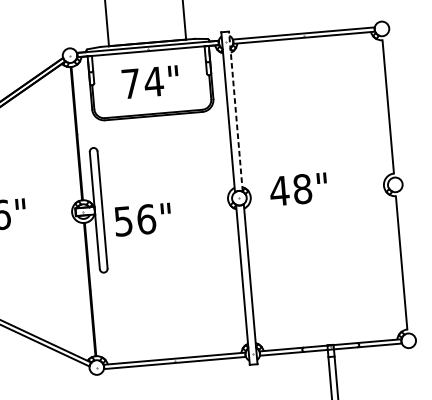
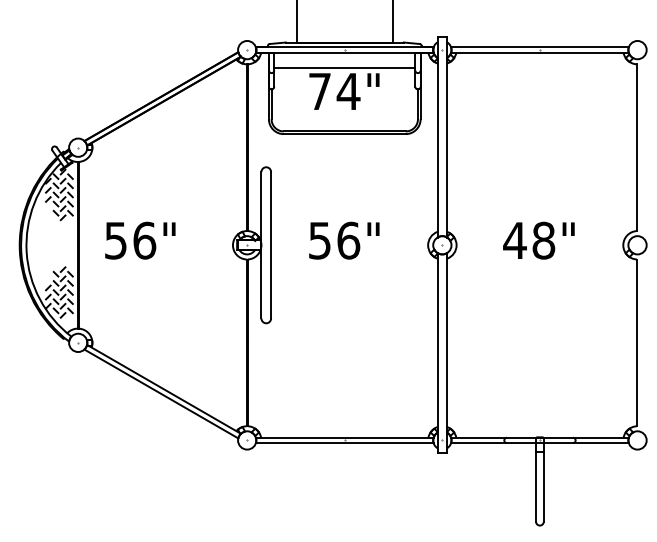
line: (149, 62) -> (344, 67), added
line: (236, 110) -> (447, 136), dashed -> solid
text: (298, 189) -> (538, 240), moved
text: (143, 219) -> (344, 240), moved

